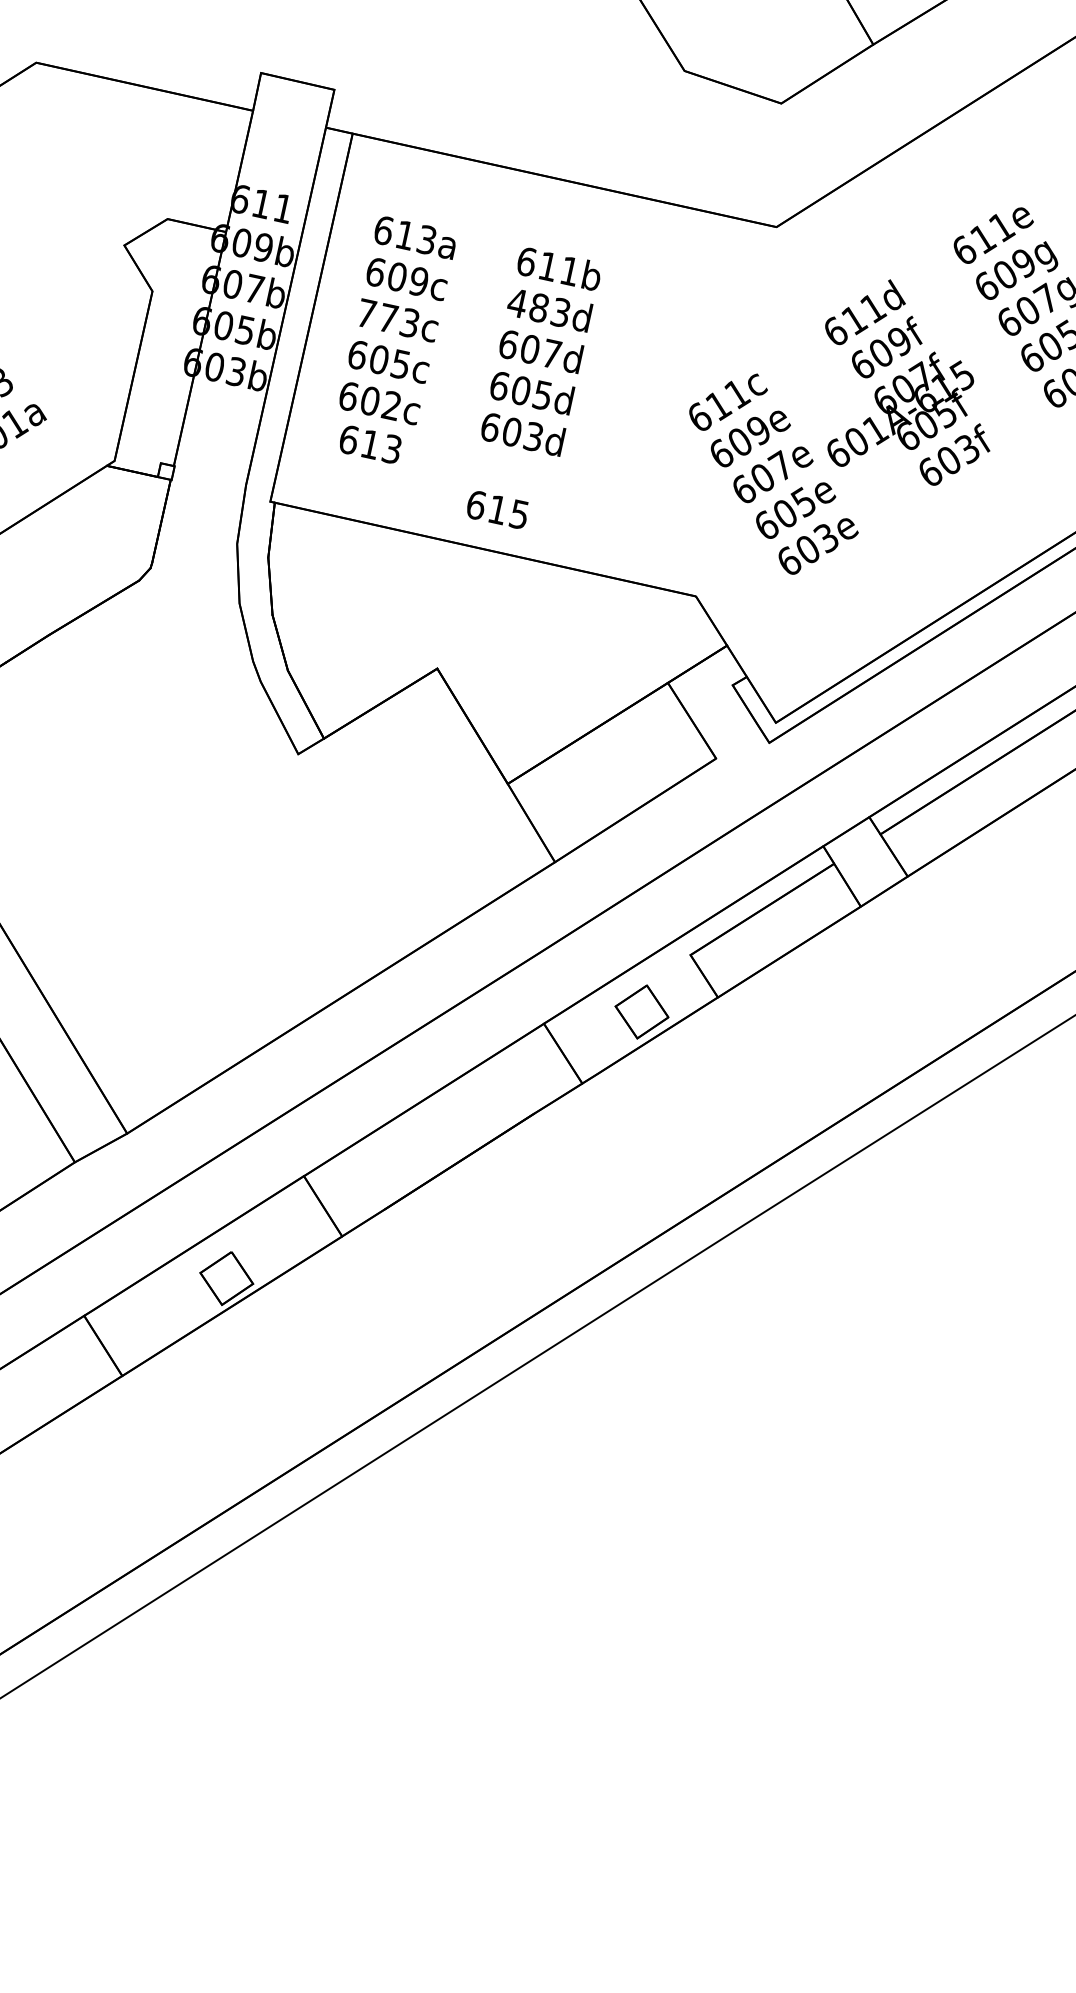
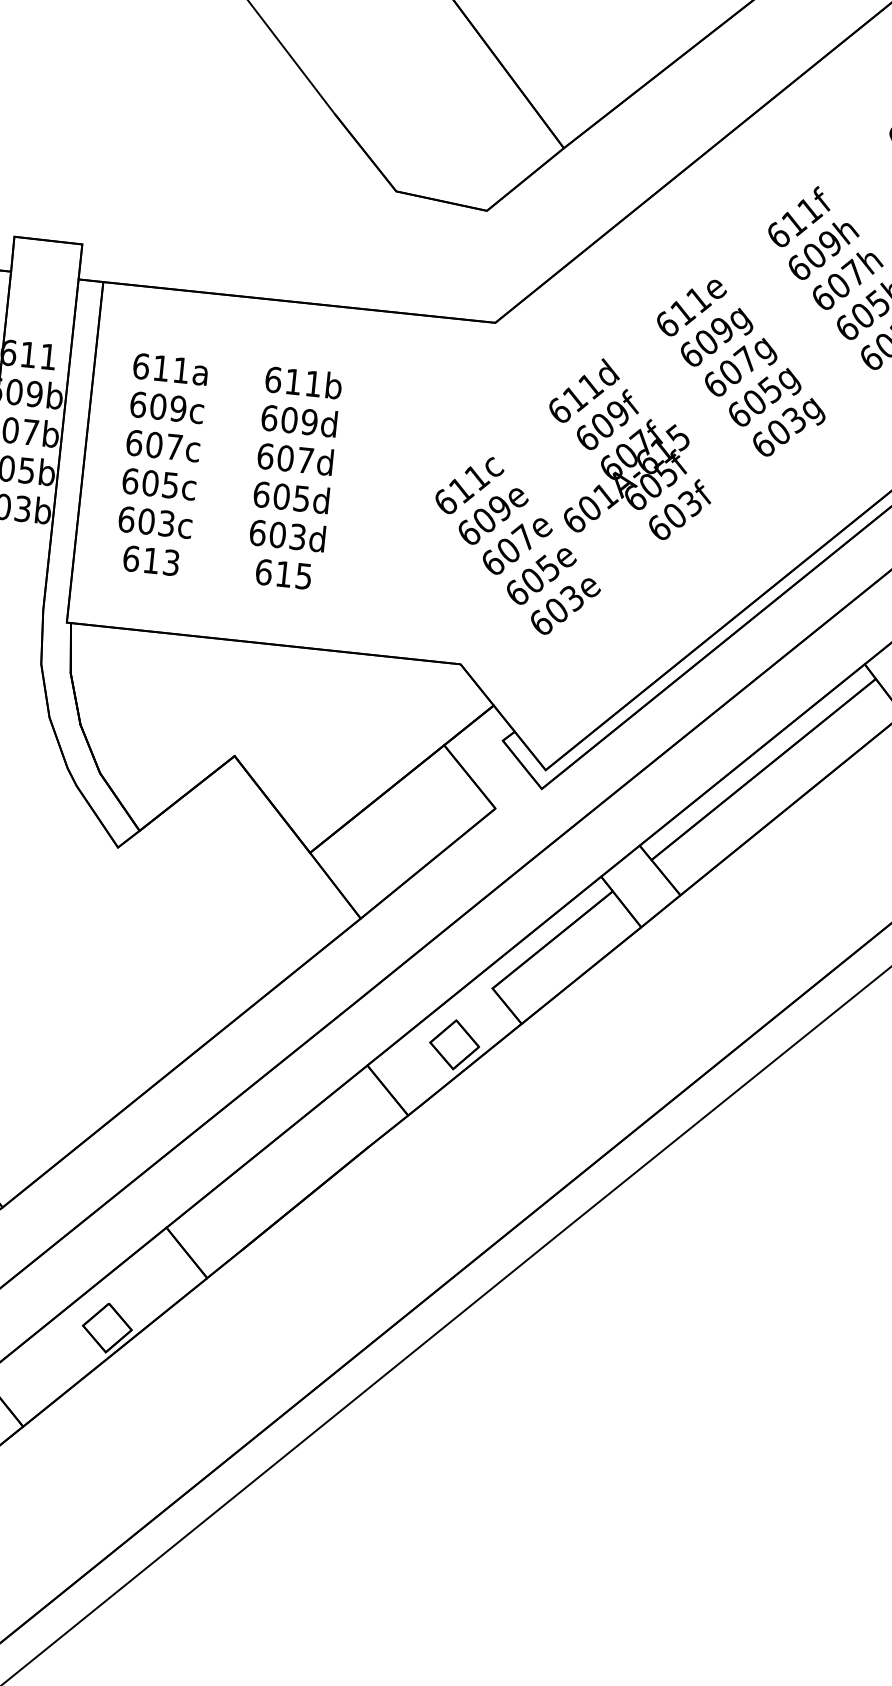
text: (426, 240) -> (180, 370), 613a -> 611a
text: (538, 307) -> (288, 419), 483d -> 609d
text: (388, 317) -> (154, 444), 773c -> 607c
text: (390, 406) -> (165, 524), 602c -> 603c
text: (497, 509) -> (283, 573), moved

